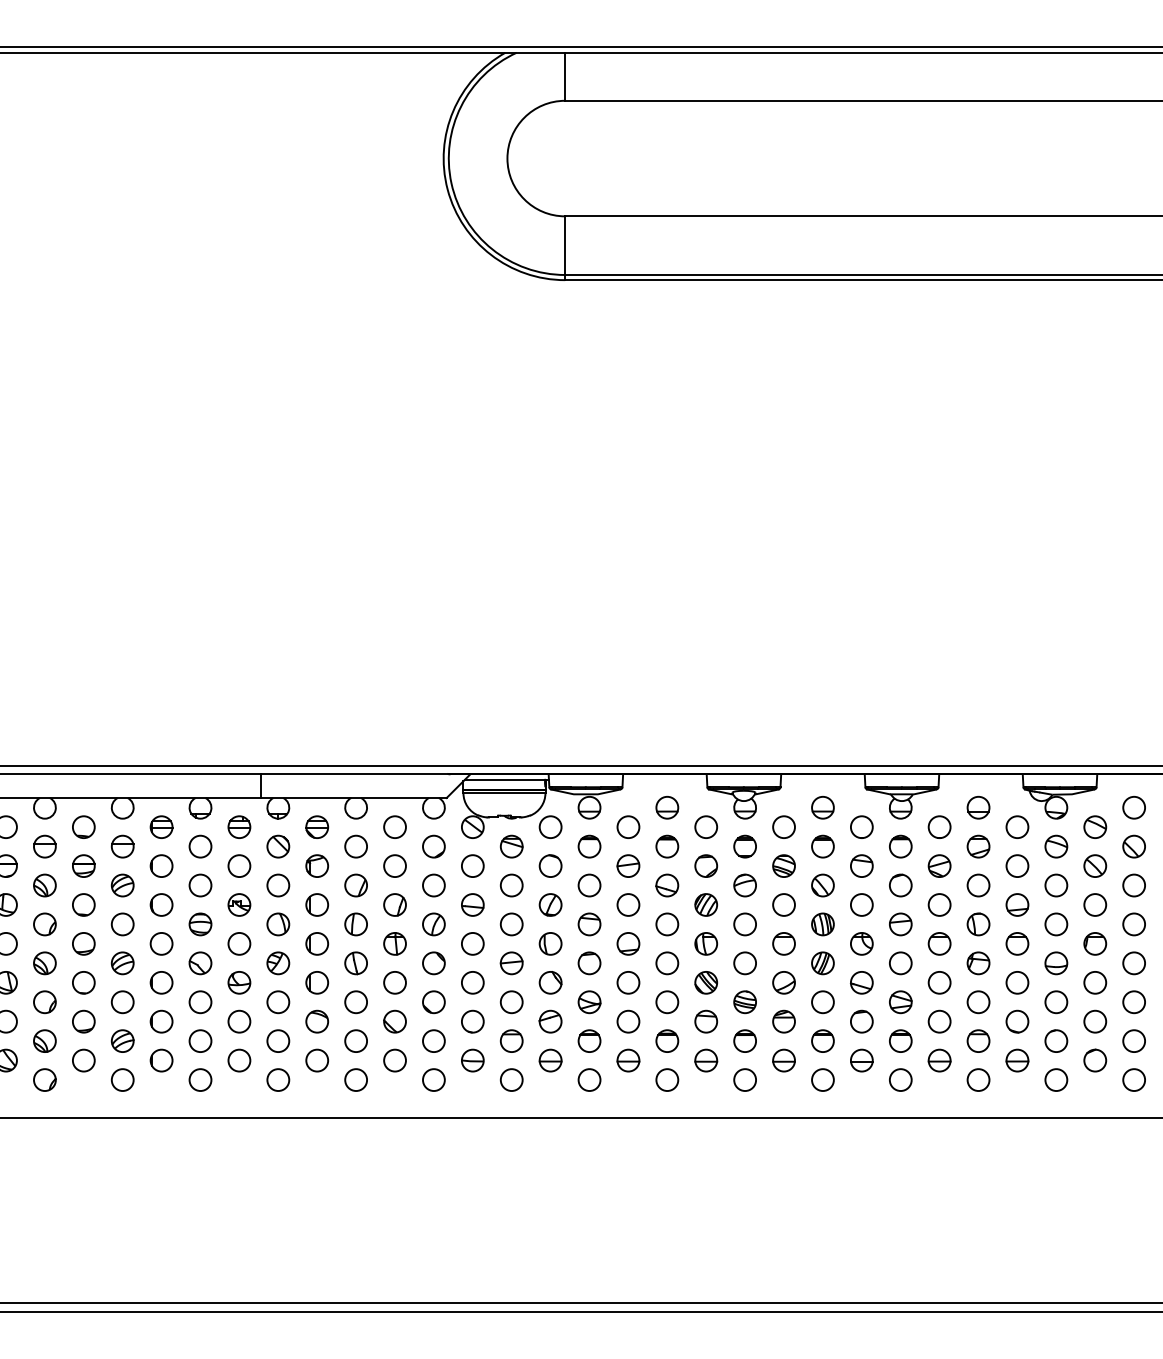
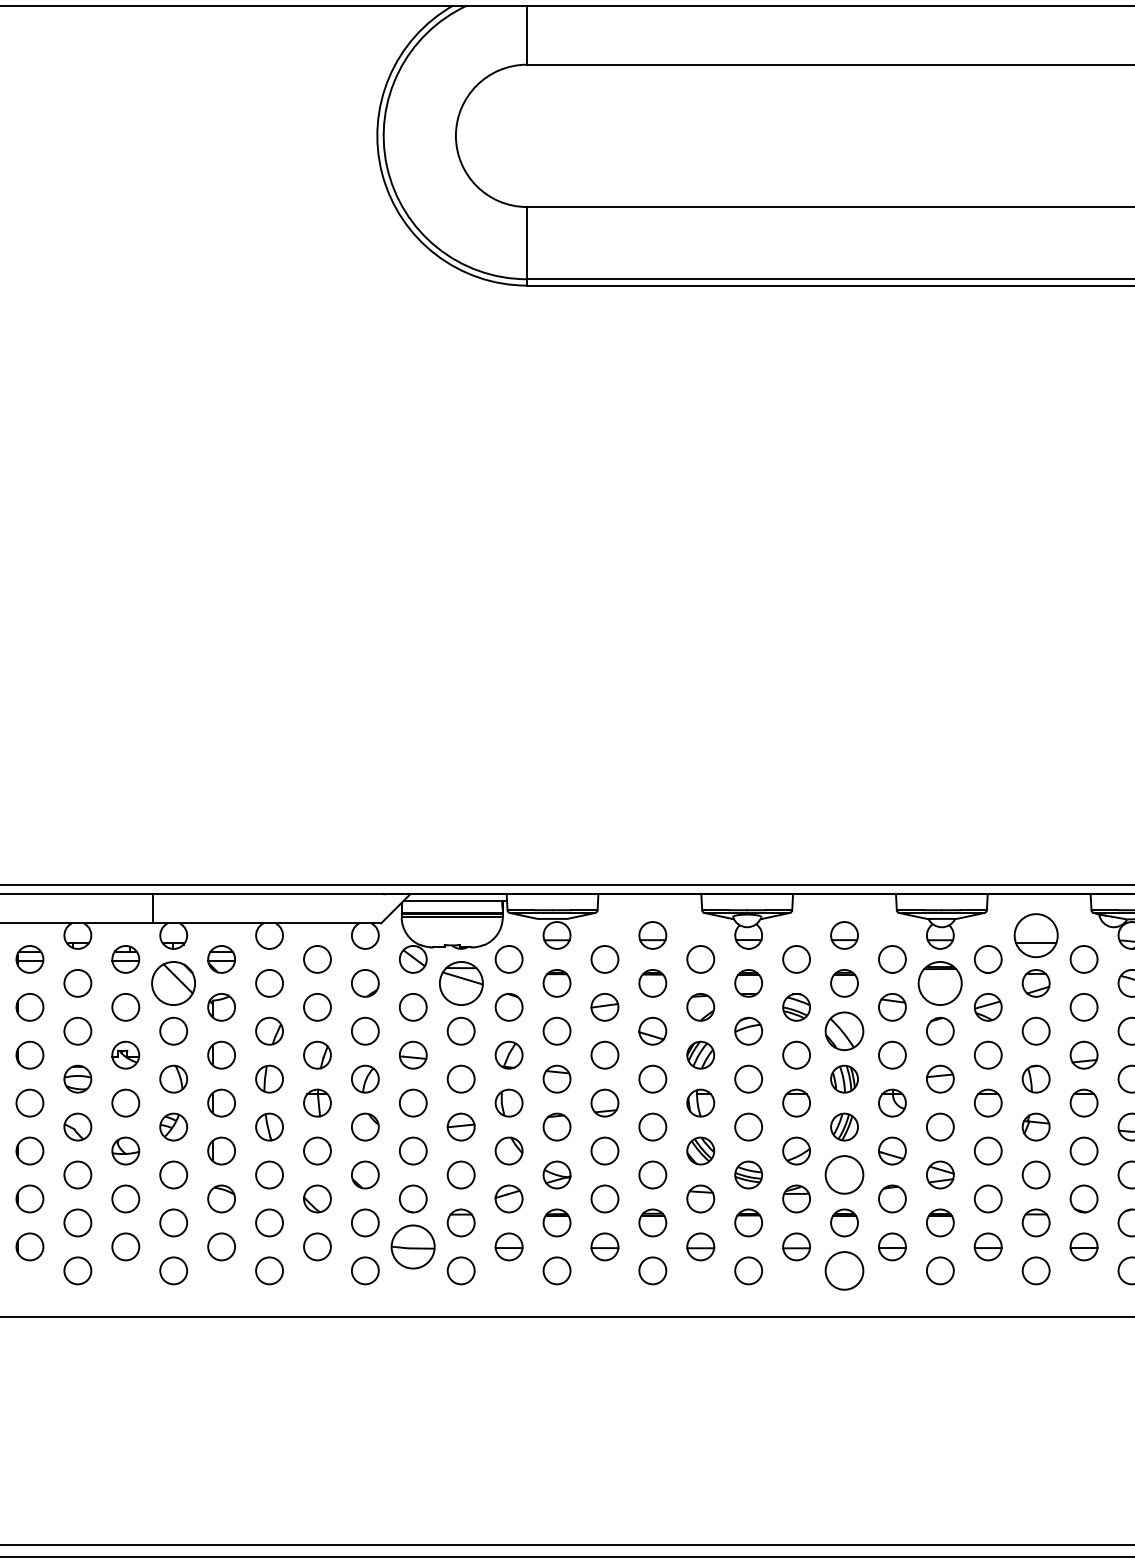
part: (978, 807) -> (1036, 935), size x1.6
part: (278, 846) -> (173, 983), size x1.6
part: (511, 846) -> (460, 983), size x1.6
part: (900, 846) -> (940, 983), size x1.6
part: (822, 885) -> (843, 1031), size x1.4
circle: (822, 1002) -> (843, 1175), size x1.4
part: (472, 1060) -> (412, 1246), size x1.6
circle: (822, 1079) -> (843, 1270), size x1.4

